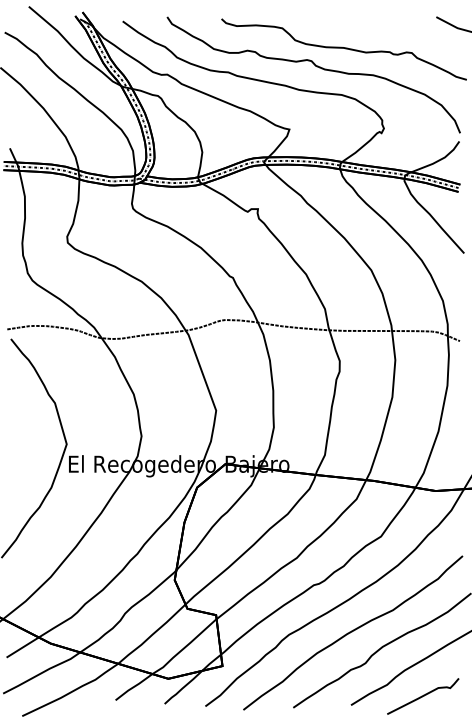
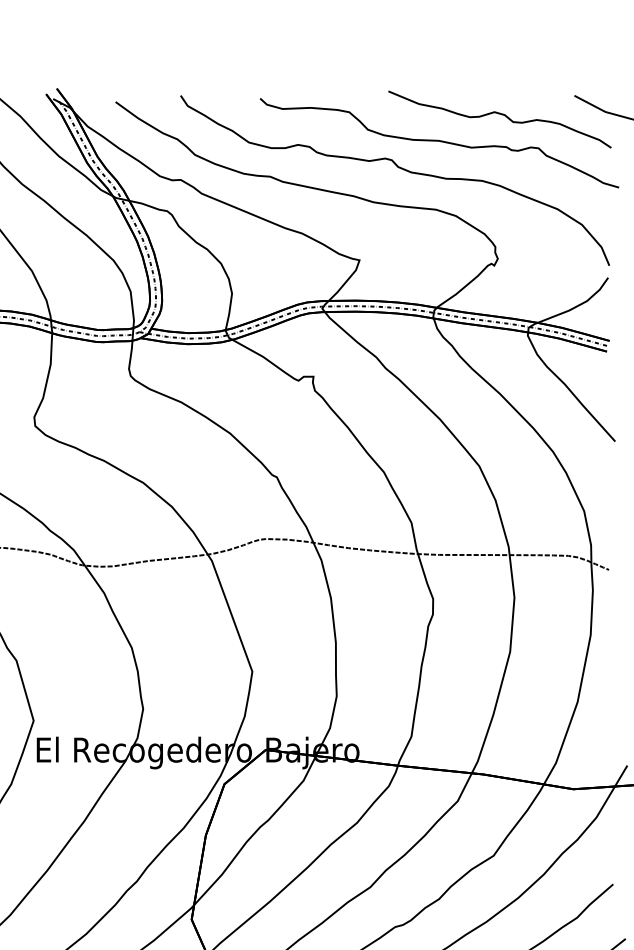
curve: (385, 30) -> (500, 115), added

